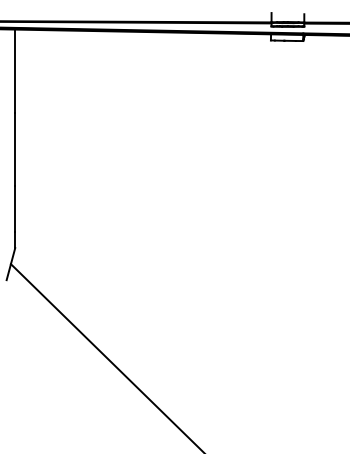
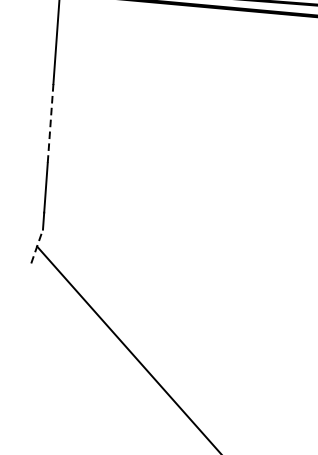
line: (15, 149) -> (50, 123), solid -> dashed
line: (10, 264) -> (36, 246), solid -> dashed

